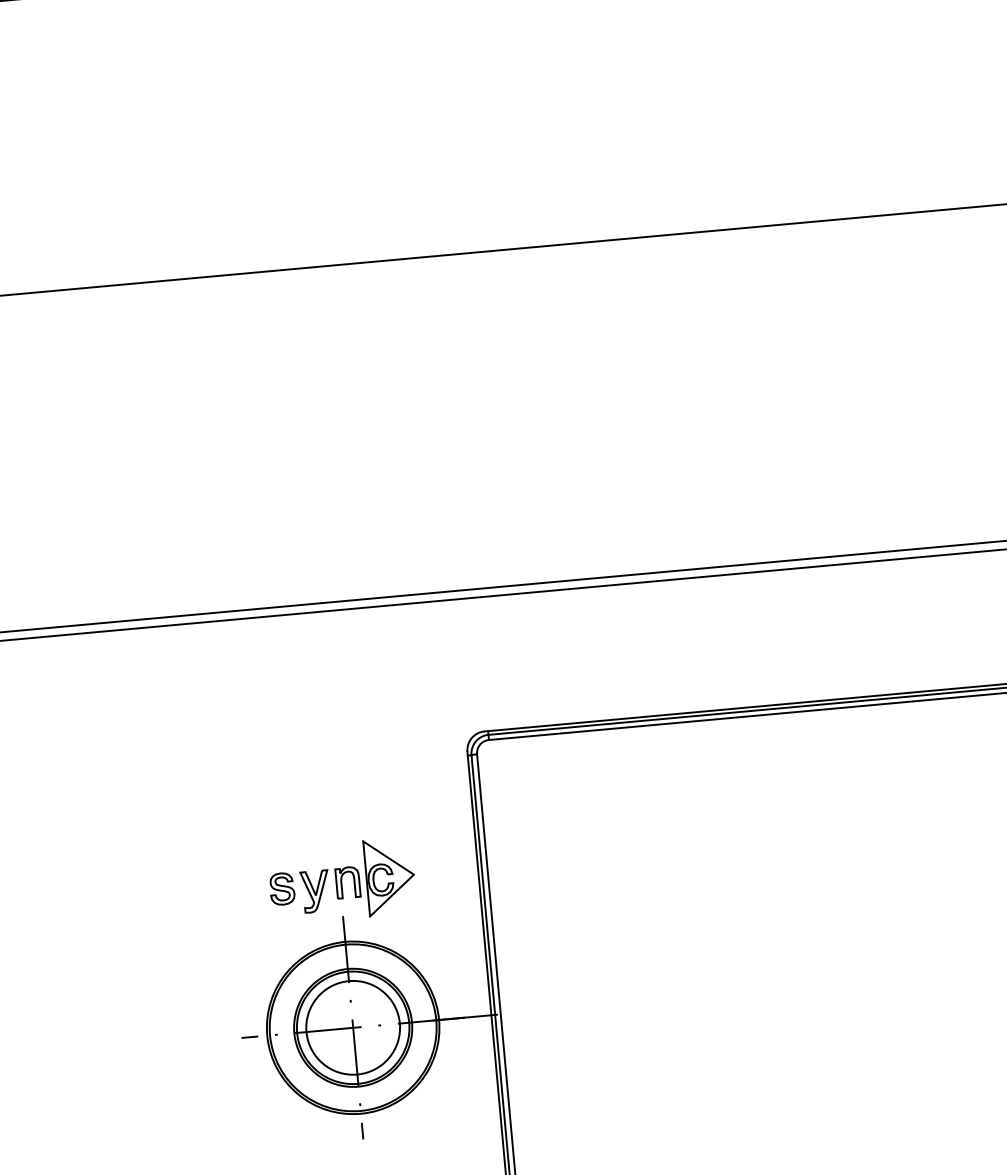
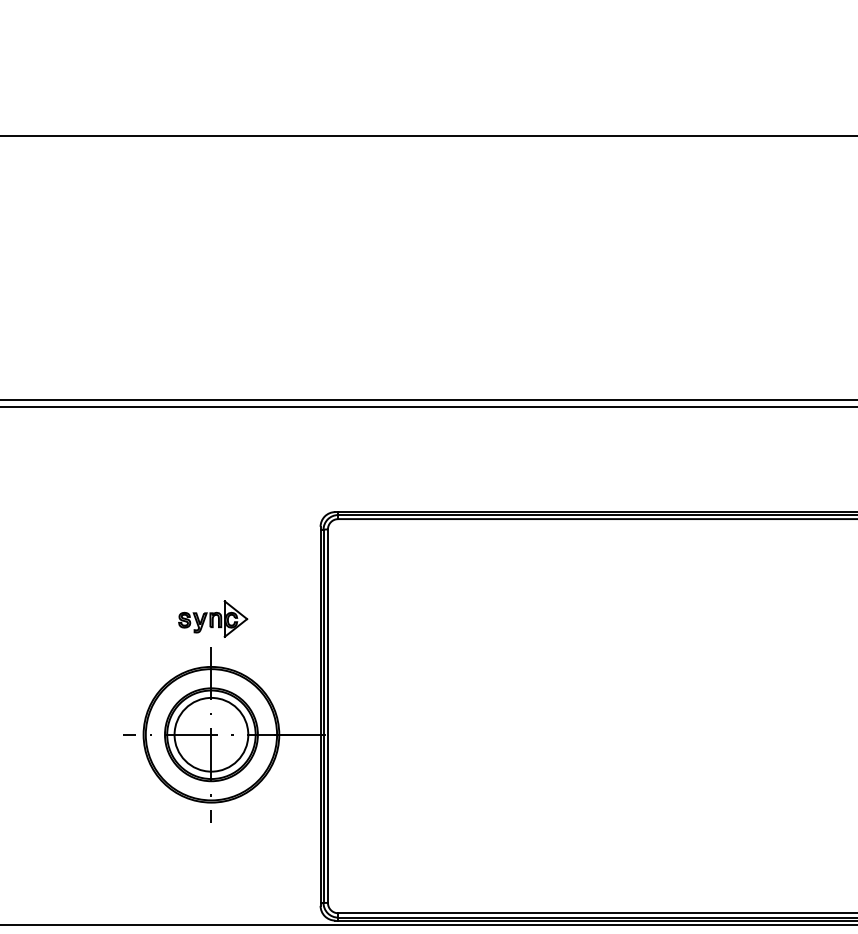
part: (341, 880) -> (212, 618), size x0.6

